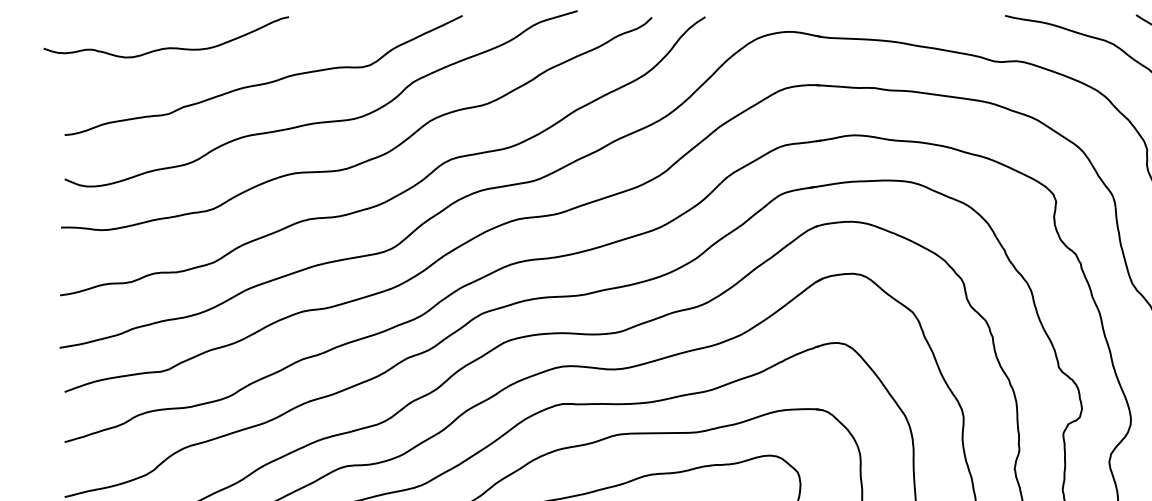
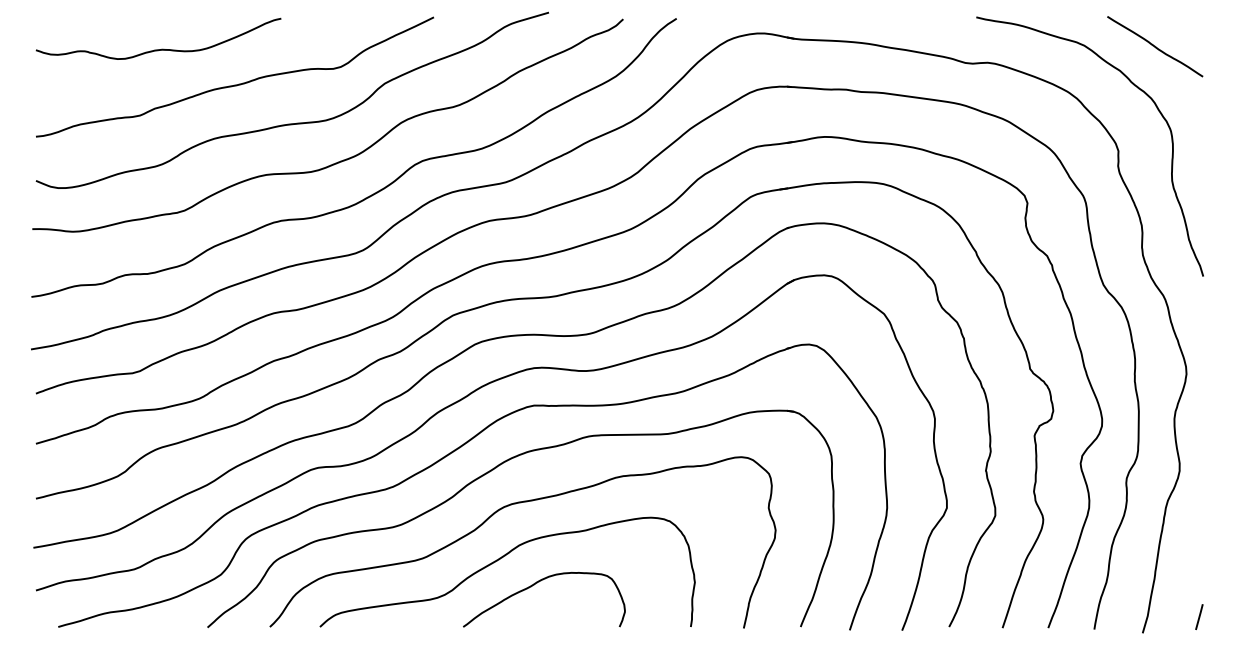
curve: (169, 46) -> (161, 48), moved

